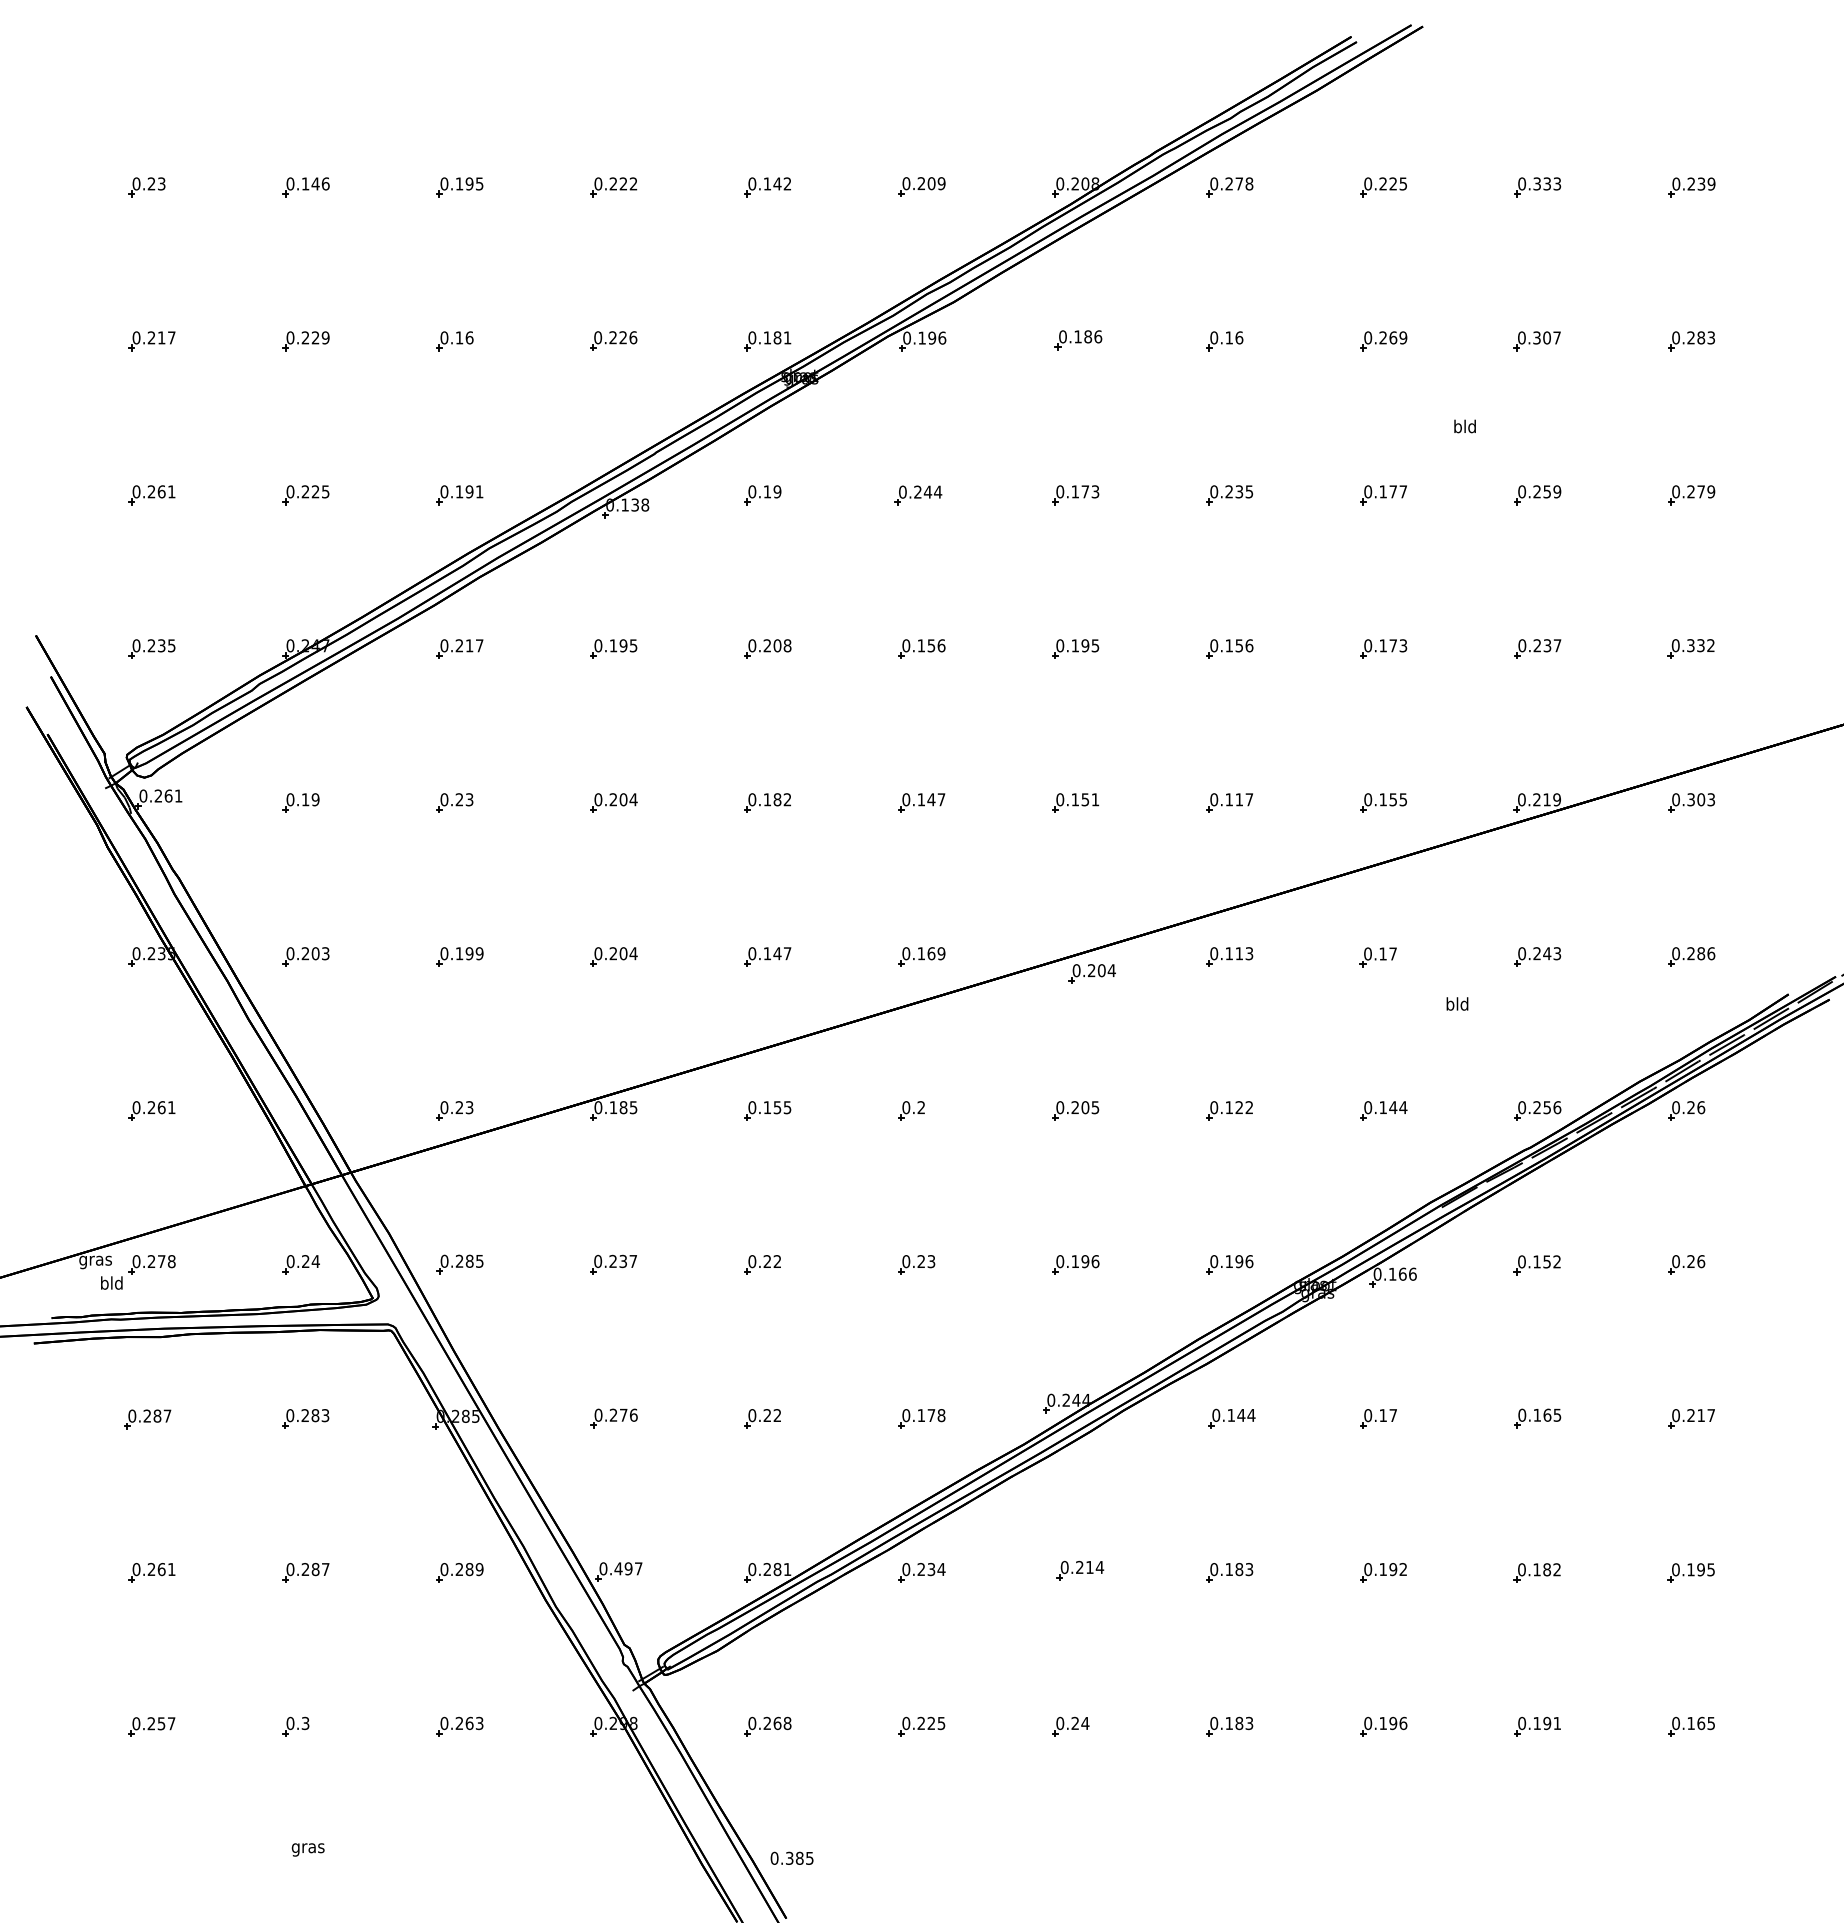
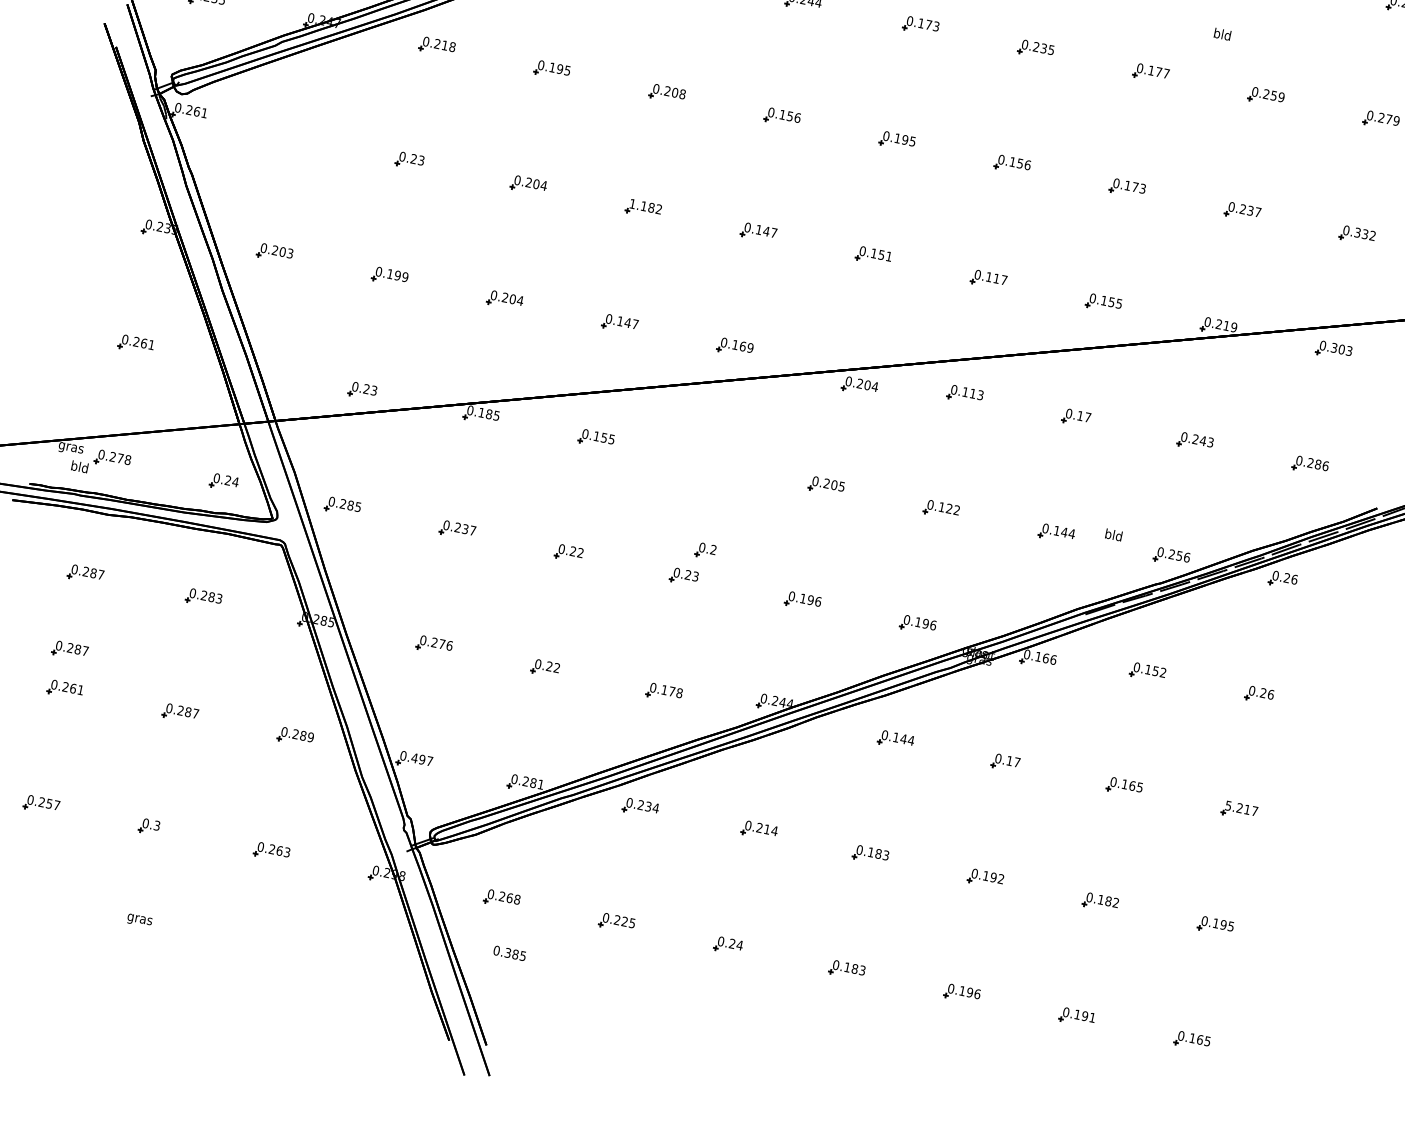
text: (479, 645) -> (452, 46), 0.217 -> 0.218
text: (752, 799) -> (632, 203), 0.182 -> 1.182
part: (300, 802) -> (294, 136), removed
text: (1457, 1003) -> (1113, 534), moved
part: (911, 1110) -> (705, 550), moved
text: (1675, 1415) -> (1228, 805), 0.217 -> 5.217
part: (147, 1521) -> (69, 650), added
text: (791, 1857) -> (509, 952), moved

